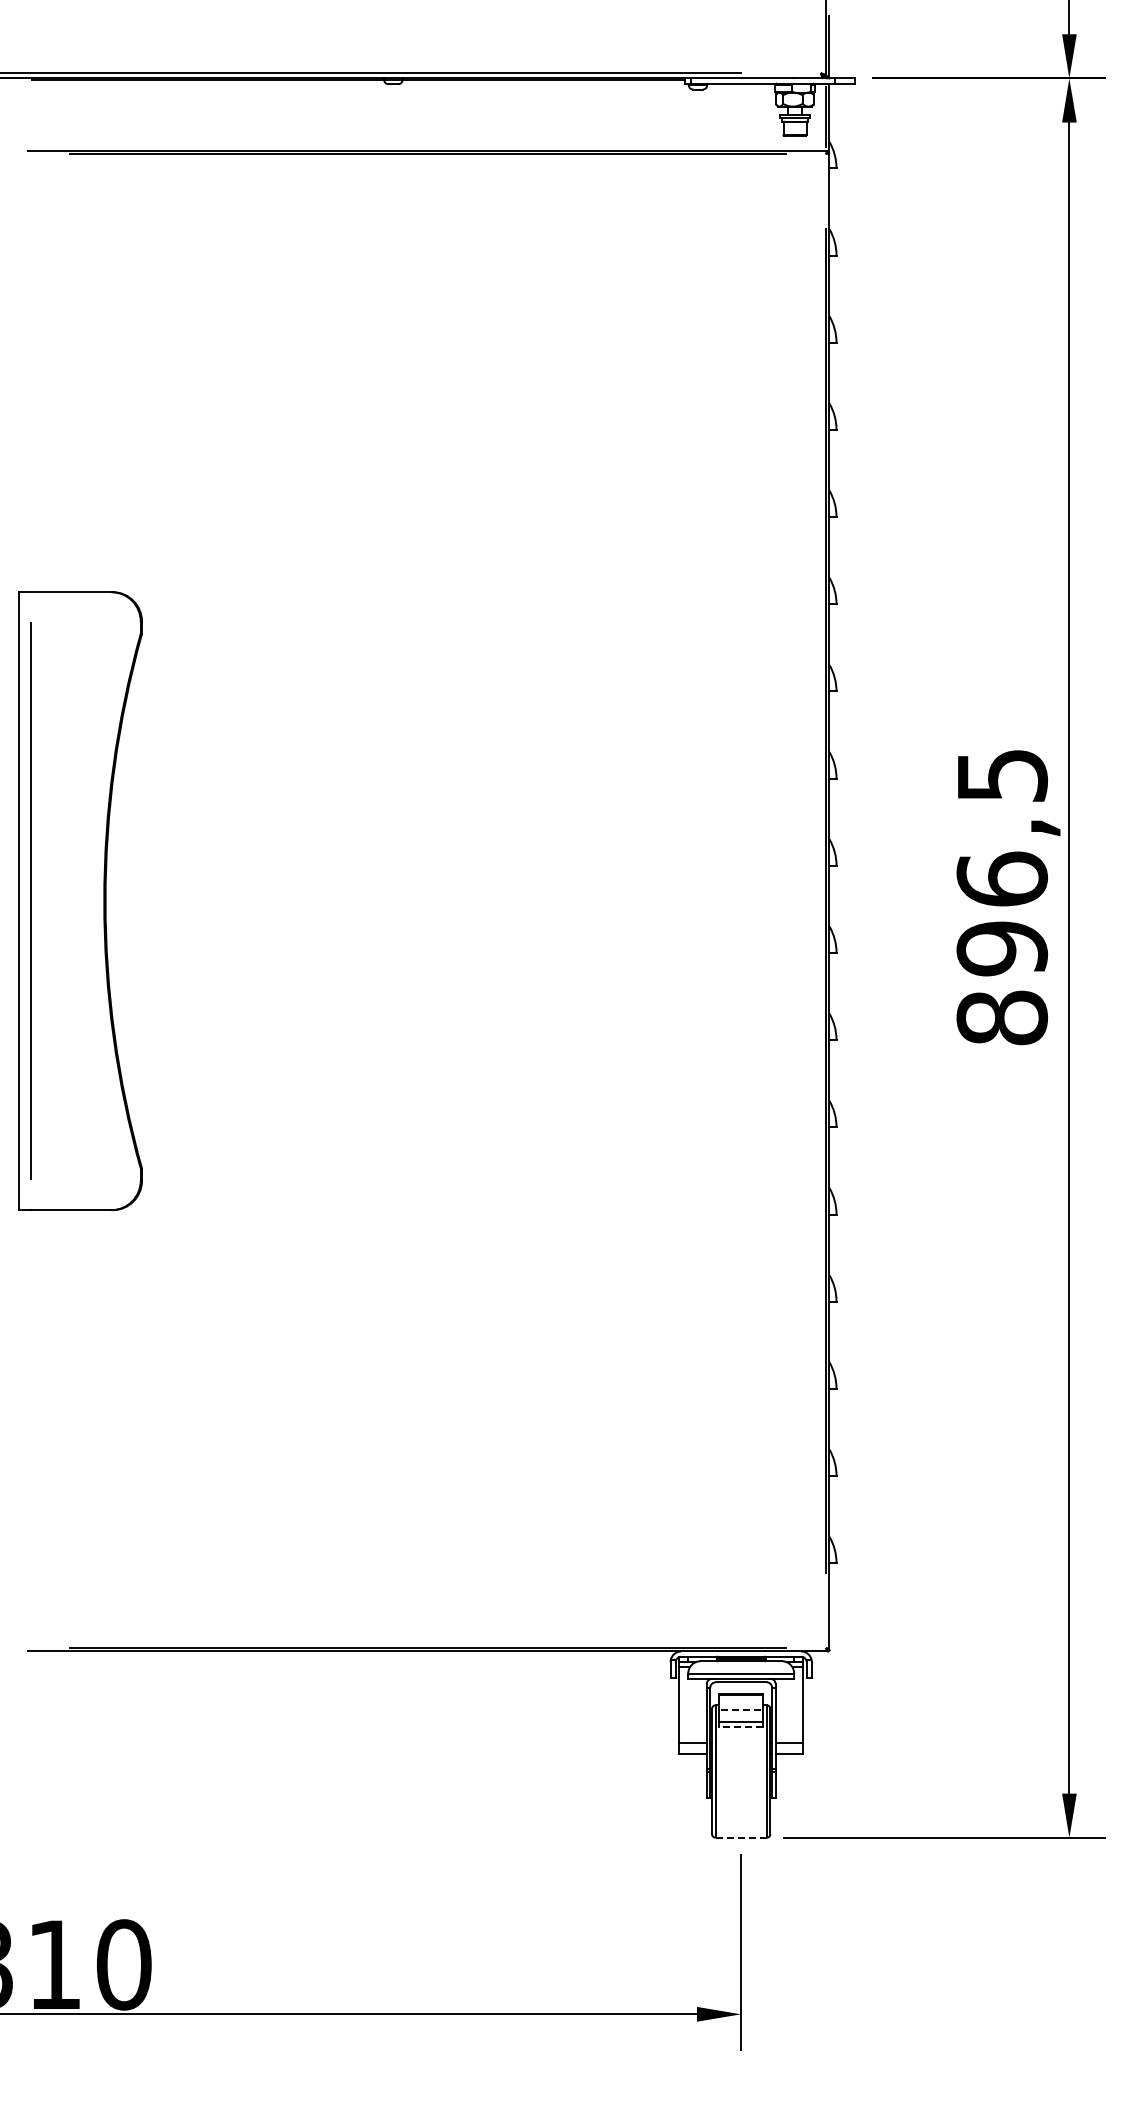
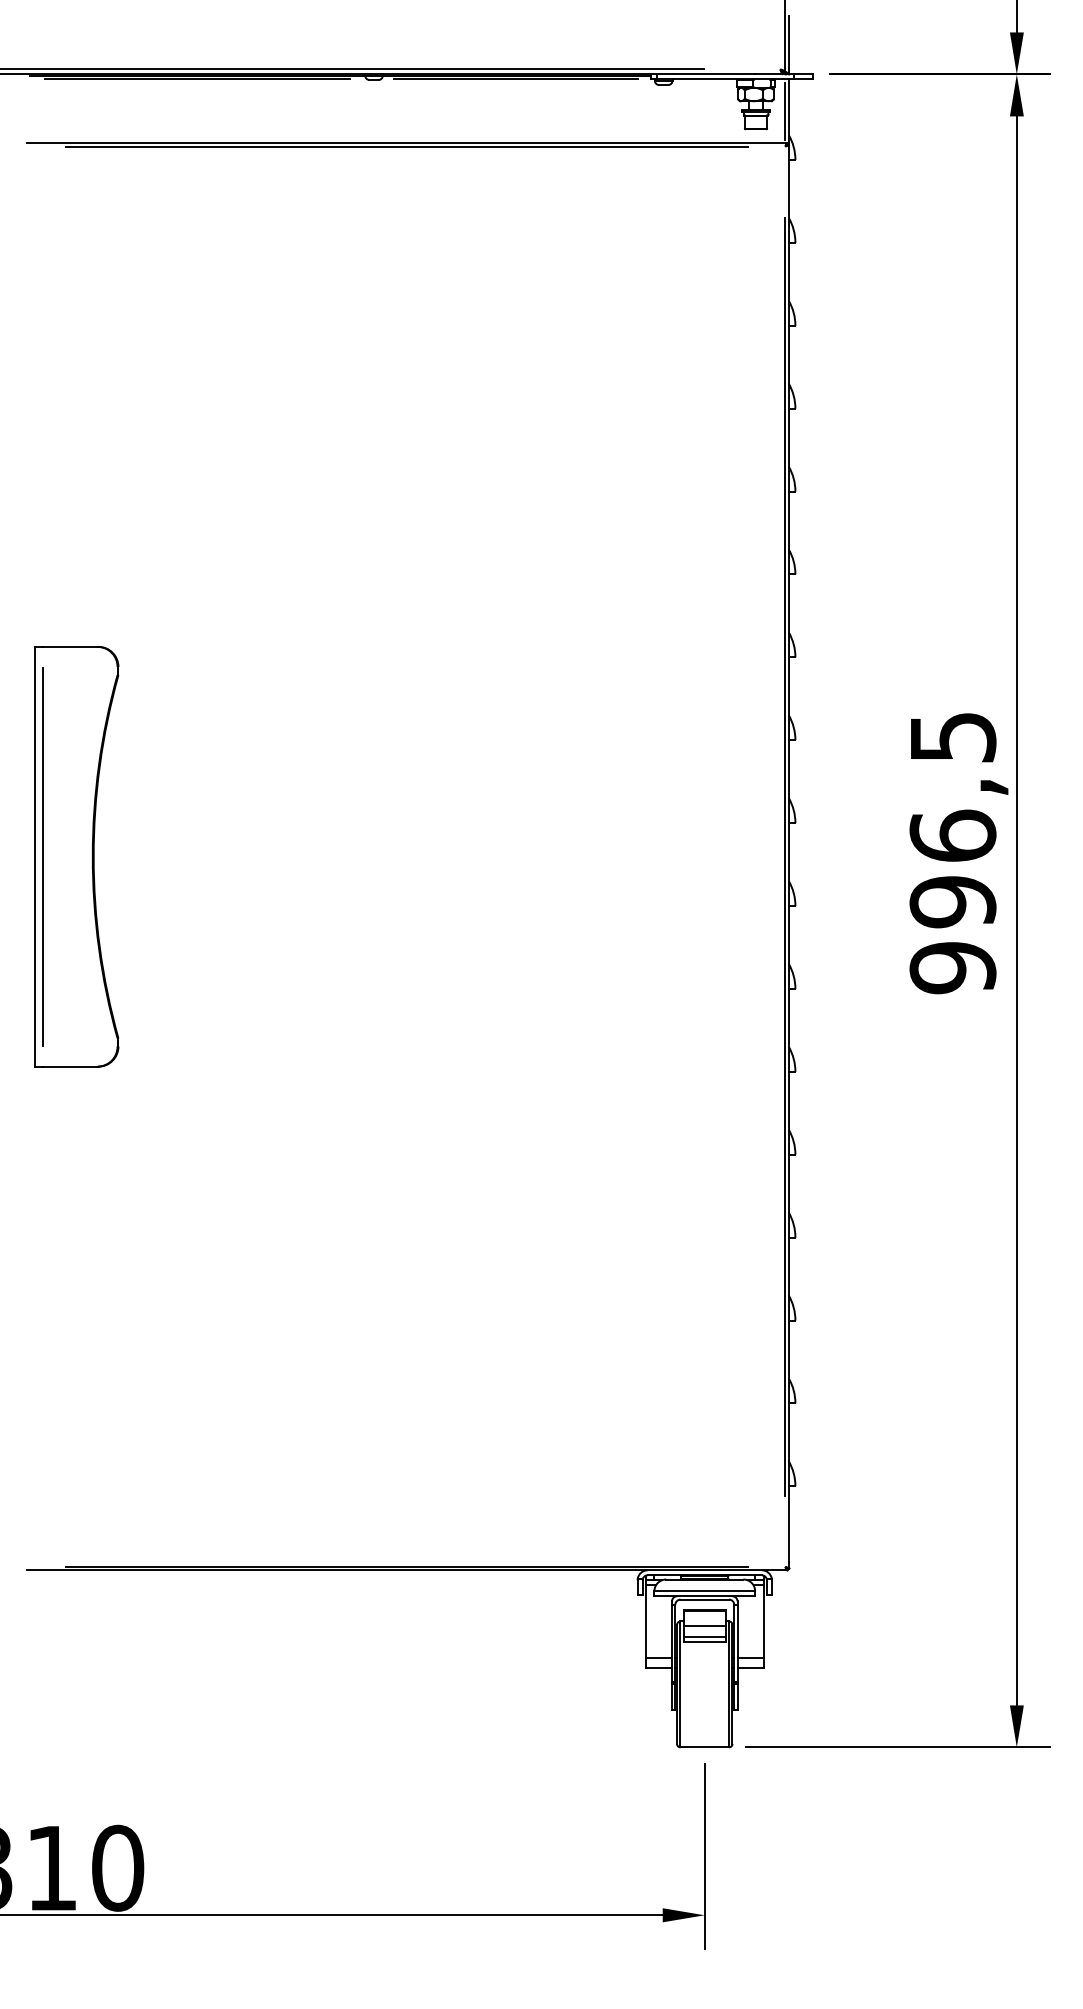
line: (207, 83) -> (197, 79), added
line: (542, 83) -> (515, 79), added
part: (80, 900) -> (76, 856), size x0.71
text: (1002, 1017) -> (953, 967), 896,5 -> 996,5
line: (741, 1709) -> (705, 1625), dashed -> solid
line: (740, 1727) -> (704, 1642), dashed -> solid
line: (741, 1837) -> (705, 1747), dashed -> solid

